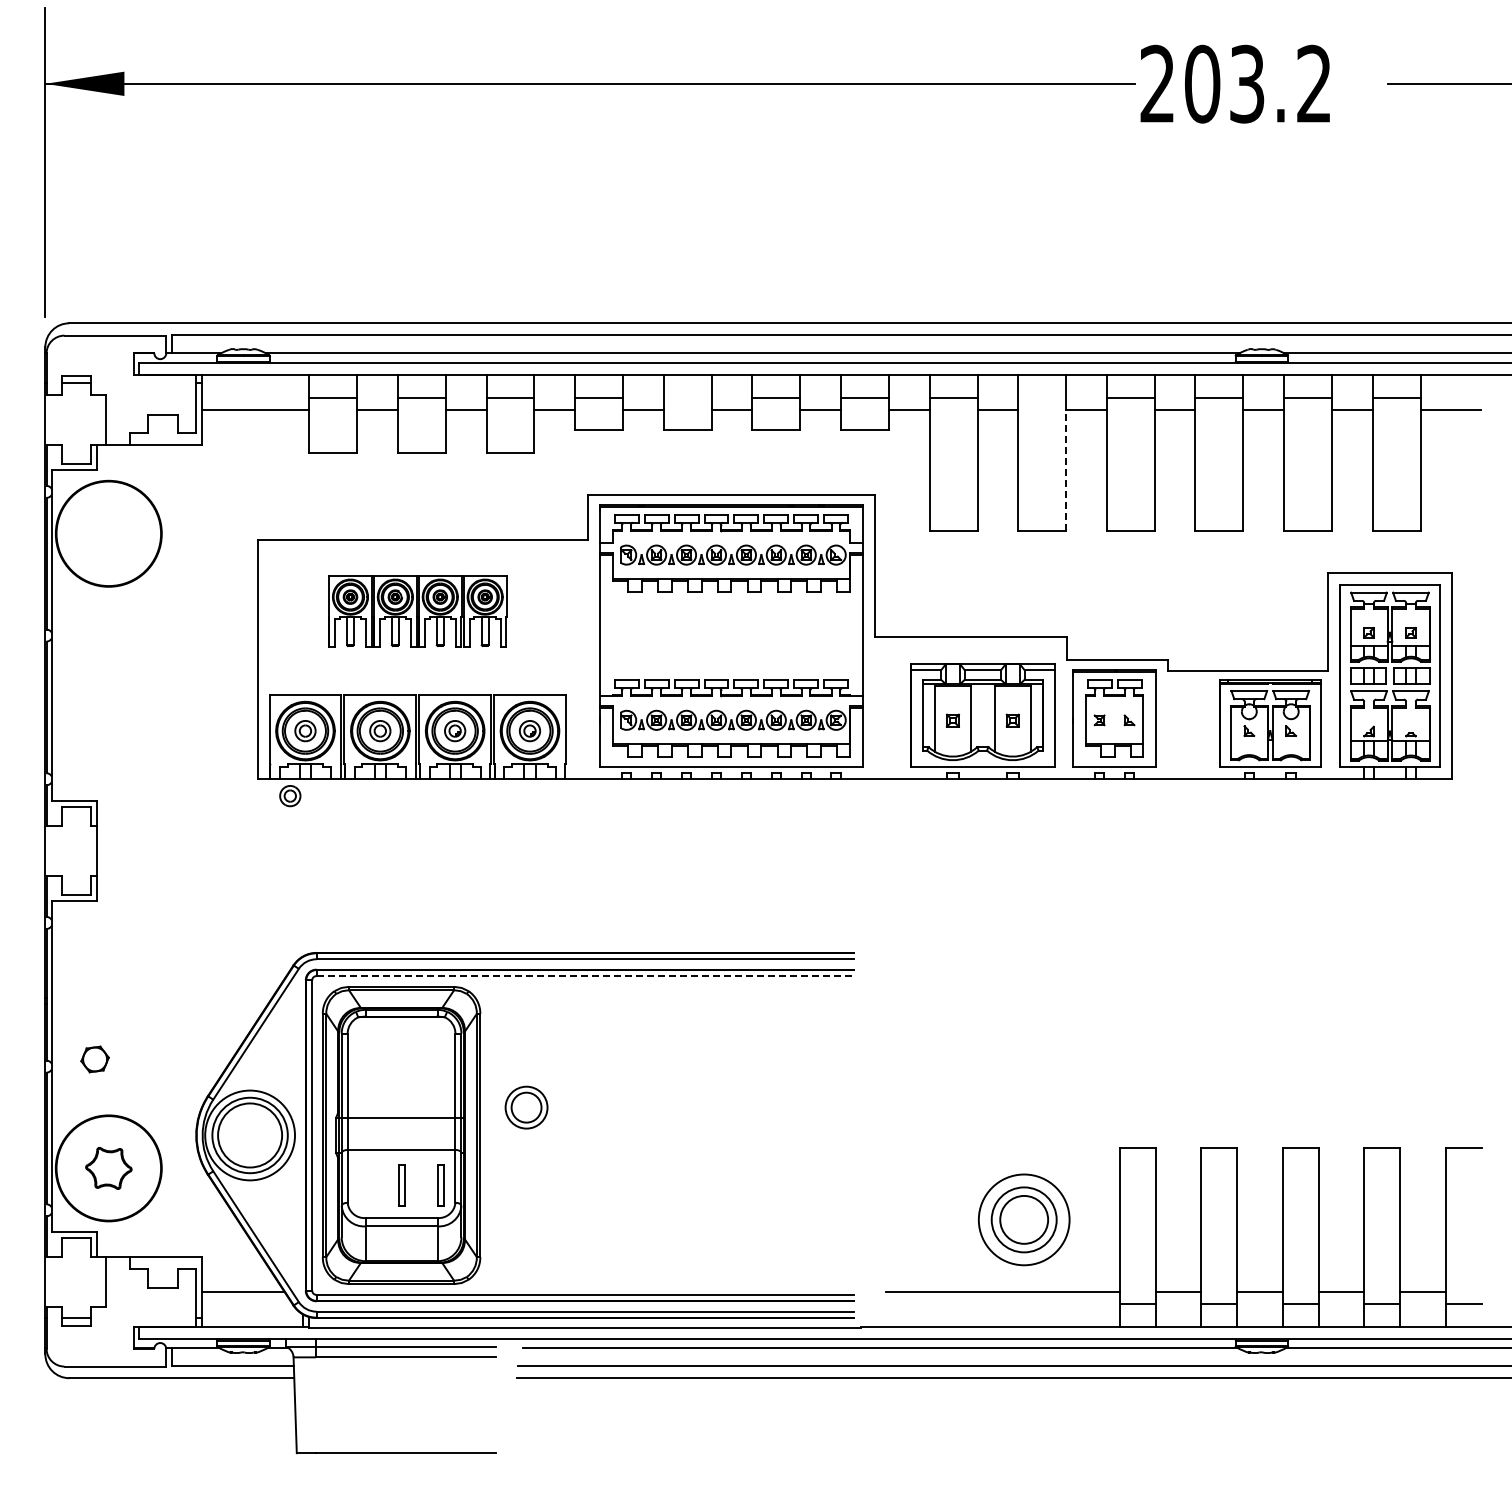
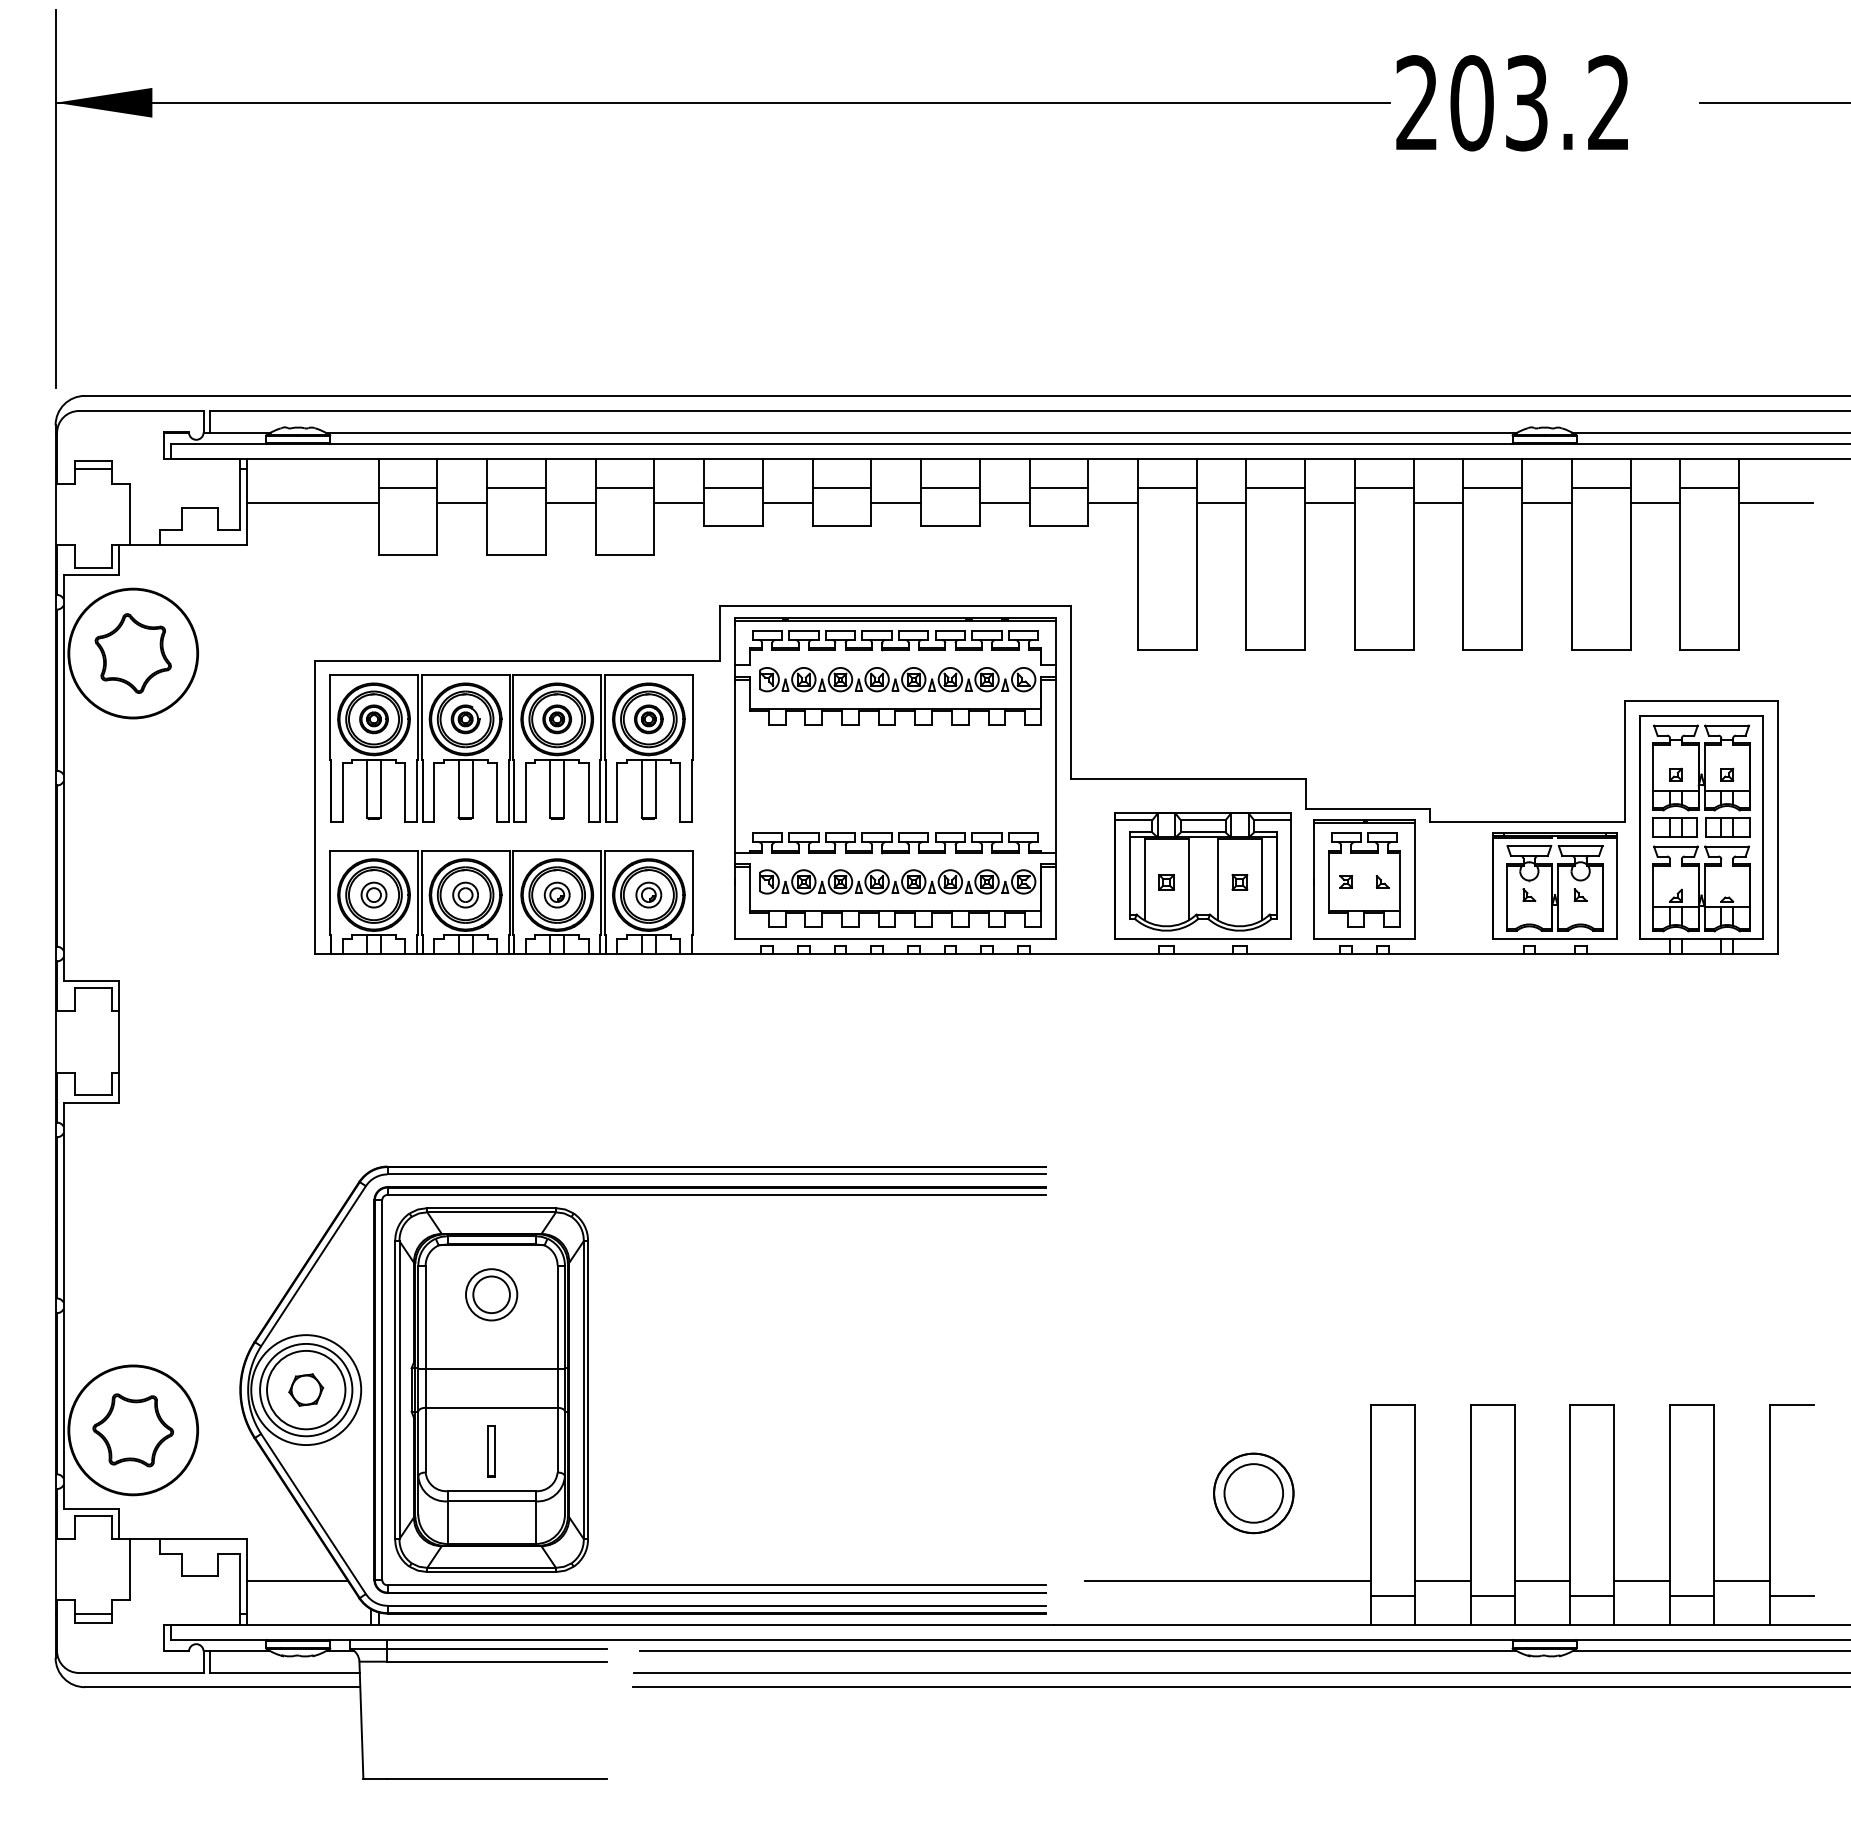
line: (687, 398) -> (841, 487), added
line: (1042, 398) -> (1276, 487), added
line: (1066, 470) -> (1305, 576), dashed -> solid
part: (108, 533) -> (132, 653), added
part: (417, 611) -> (511, 748), size x1.67
part: (290, 796) -> (355, 975), removed
line: (585, 976) -> (716, 1195), dashed -> solid
part: (94, 1059) -> (305, 1390), moved
part: (526, 1107) -> (491, 1294), moved
part: (108, 1168) -> (132, 1430), size x1.43
part: (440, 1185) -> (539, 1451), removed
circle: (1023, 1219) -> (1252, 1492), size x0.71

